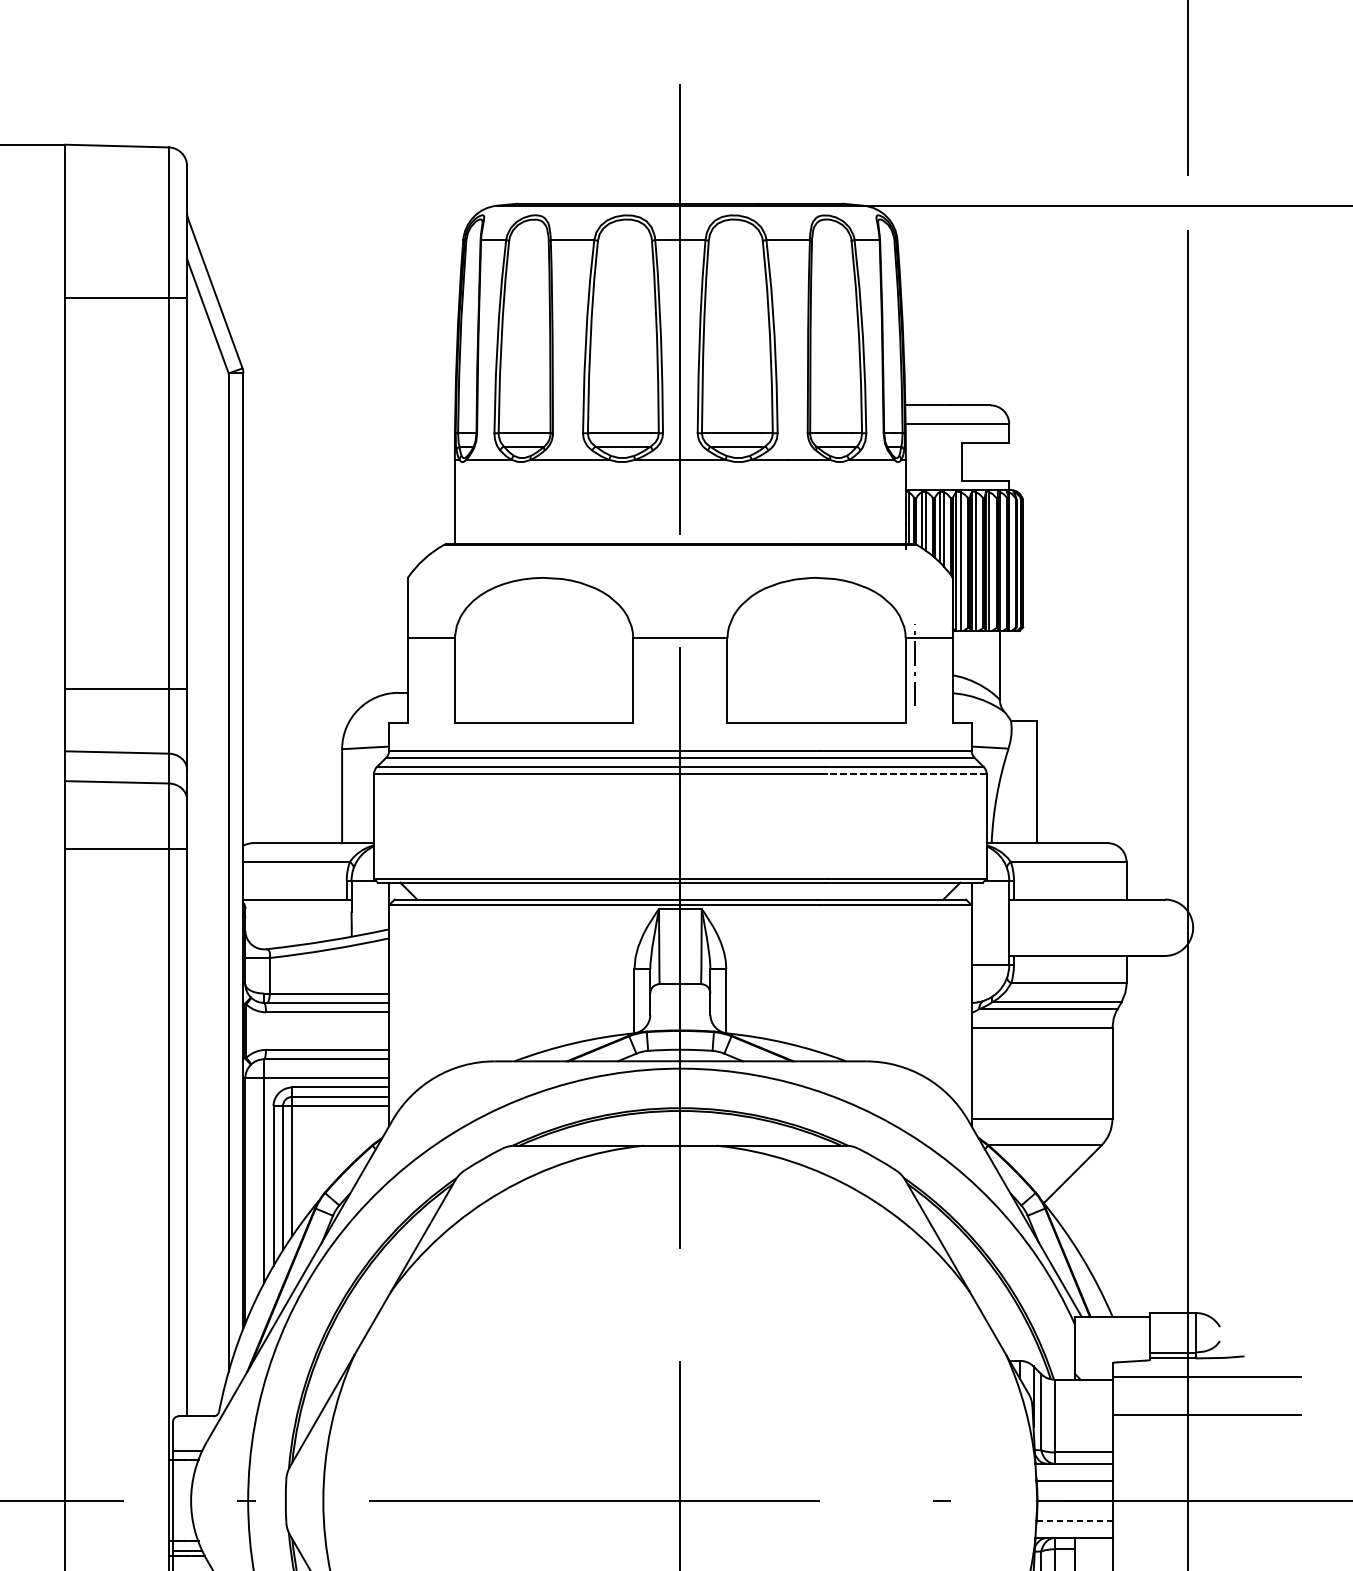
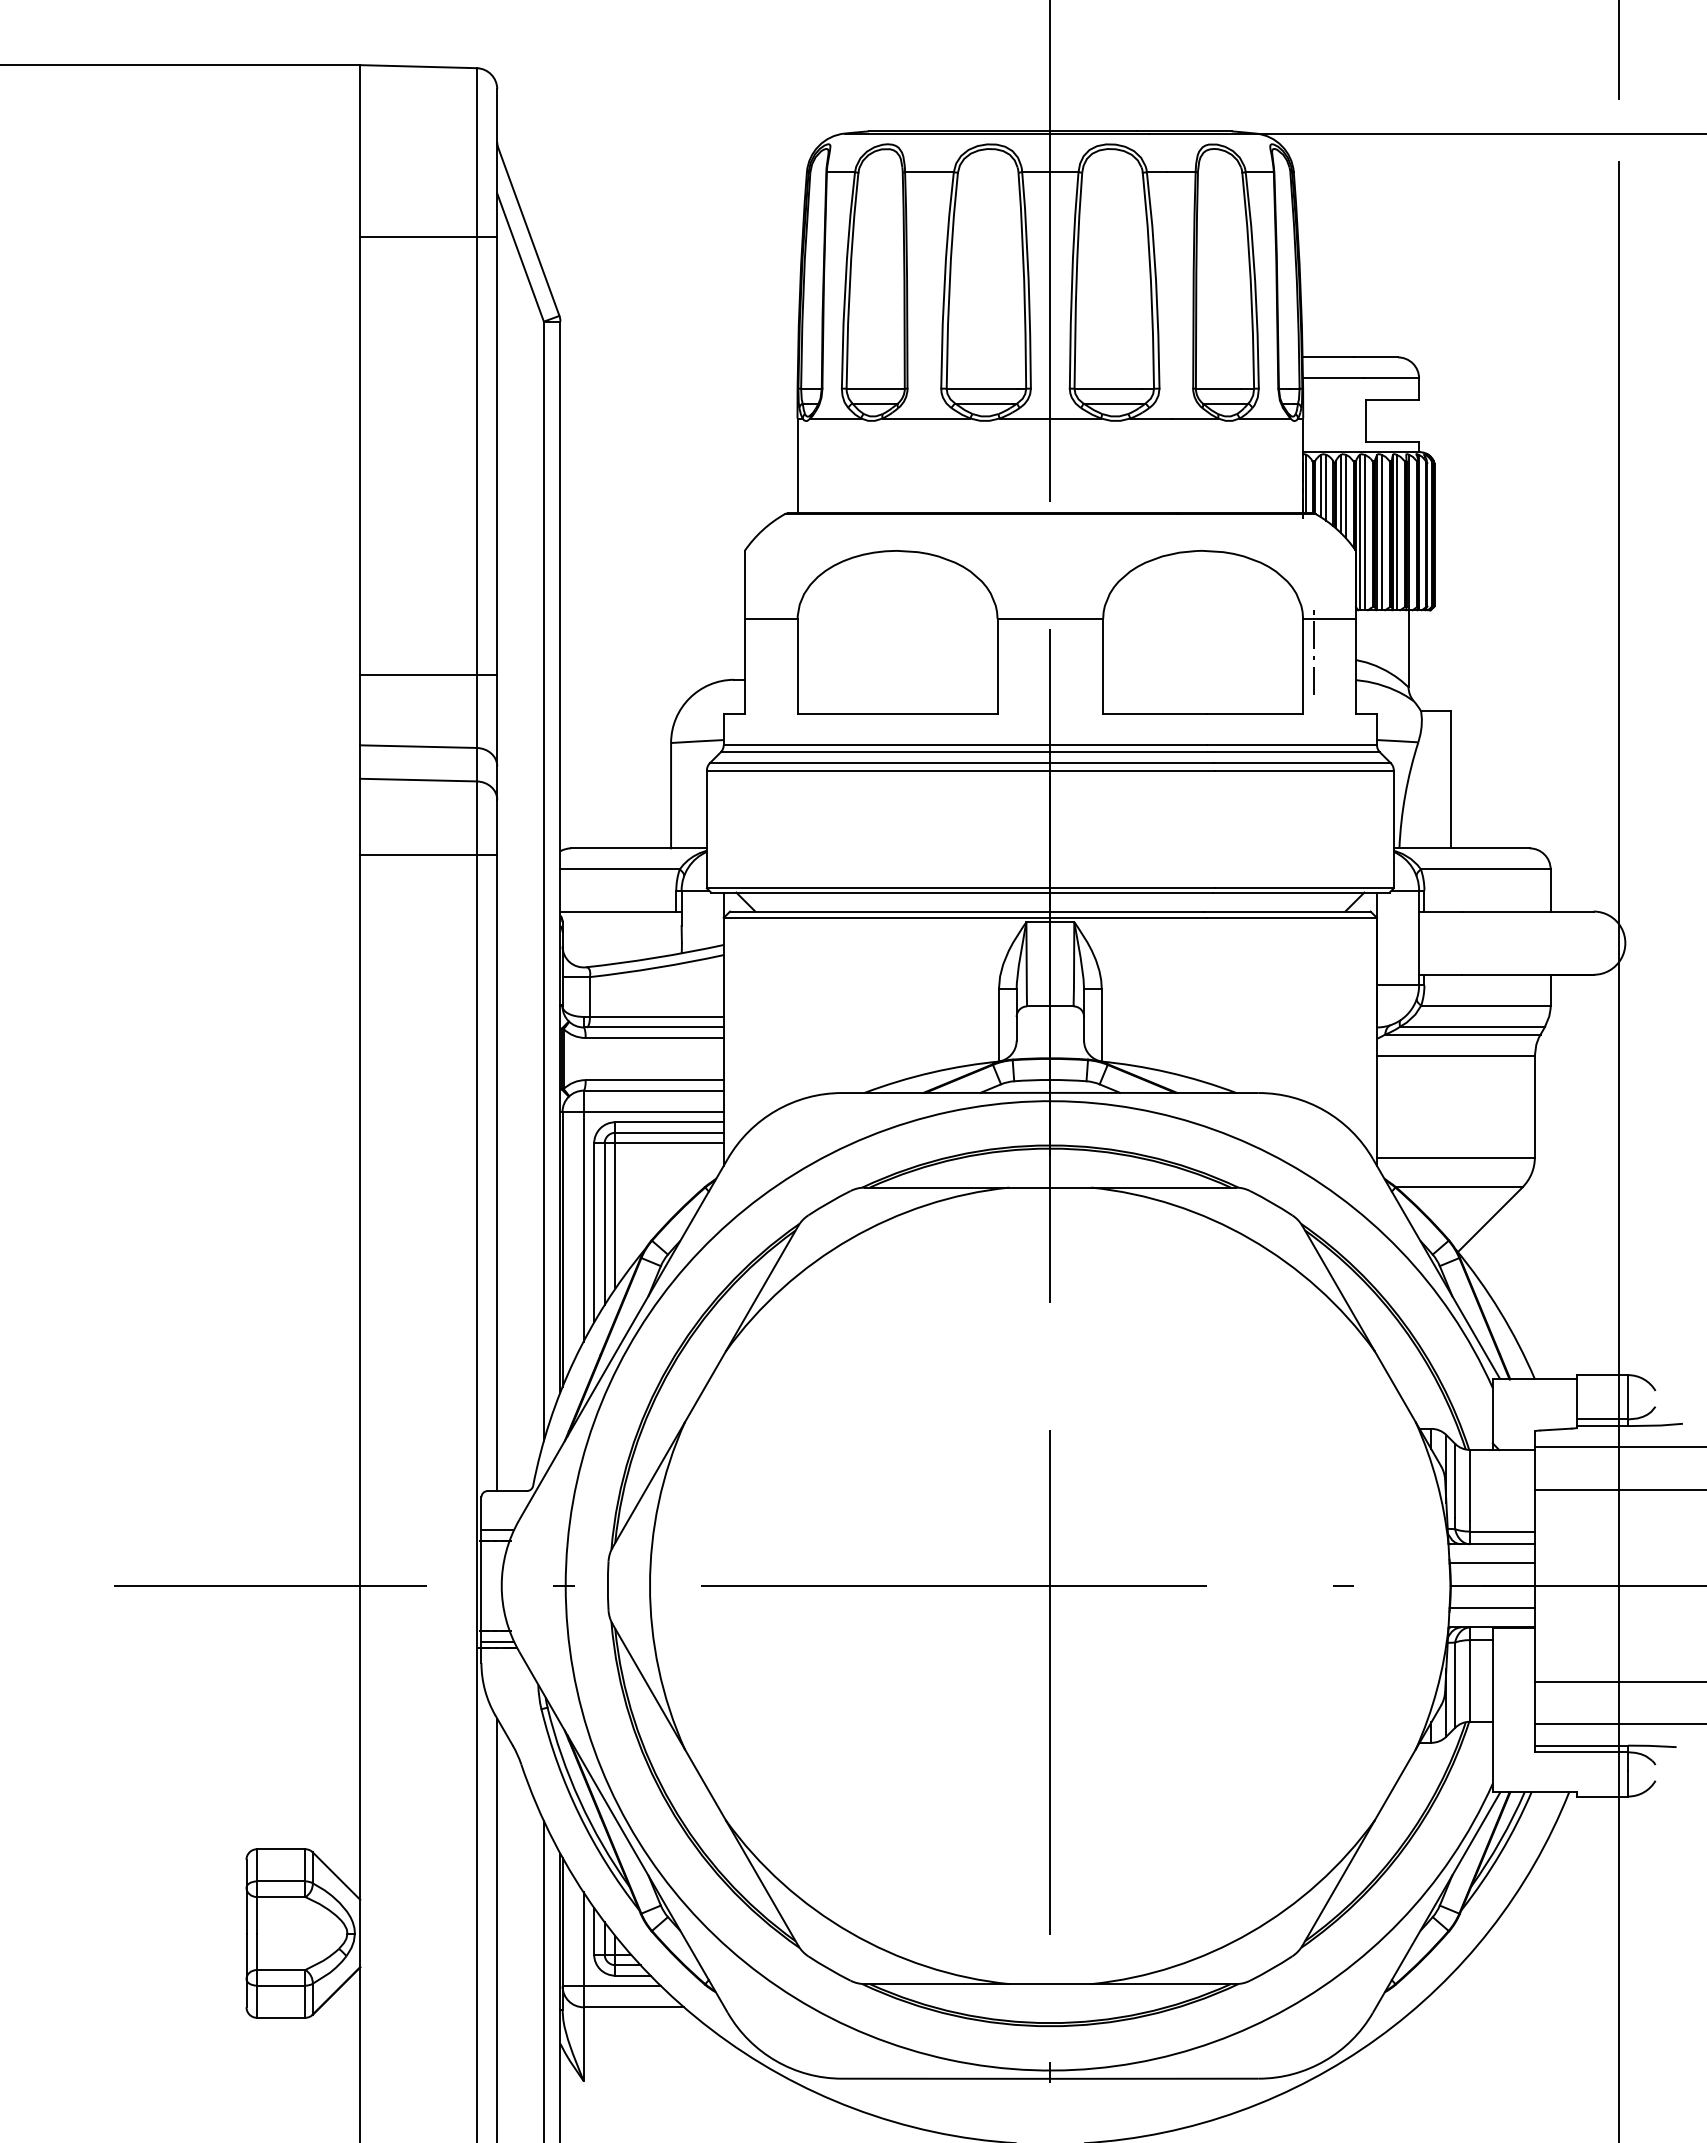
line: (906, 773) -> (1303, 770), dashed -> solid
line: (1074, 1521) -> (1492, 1608), dashed -> solid

